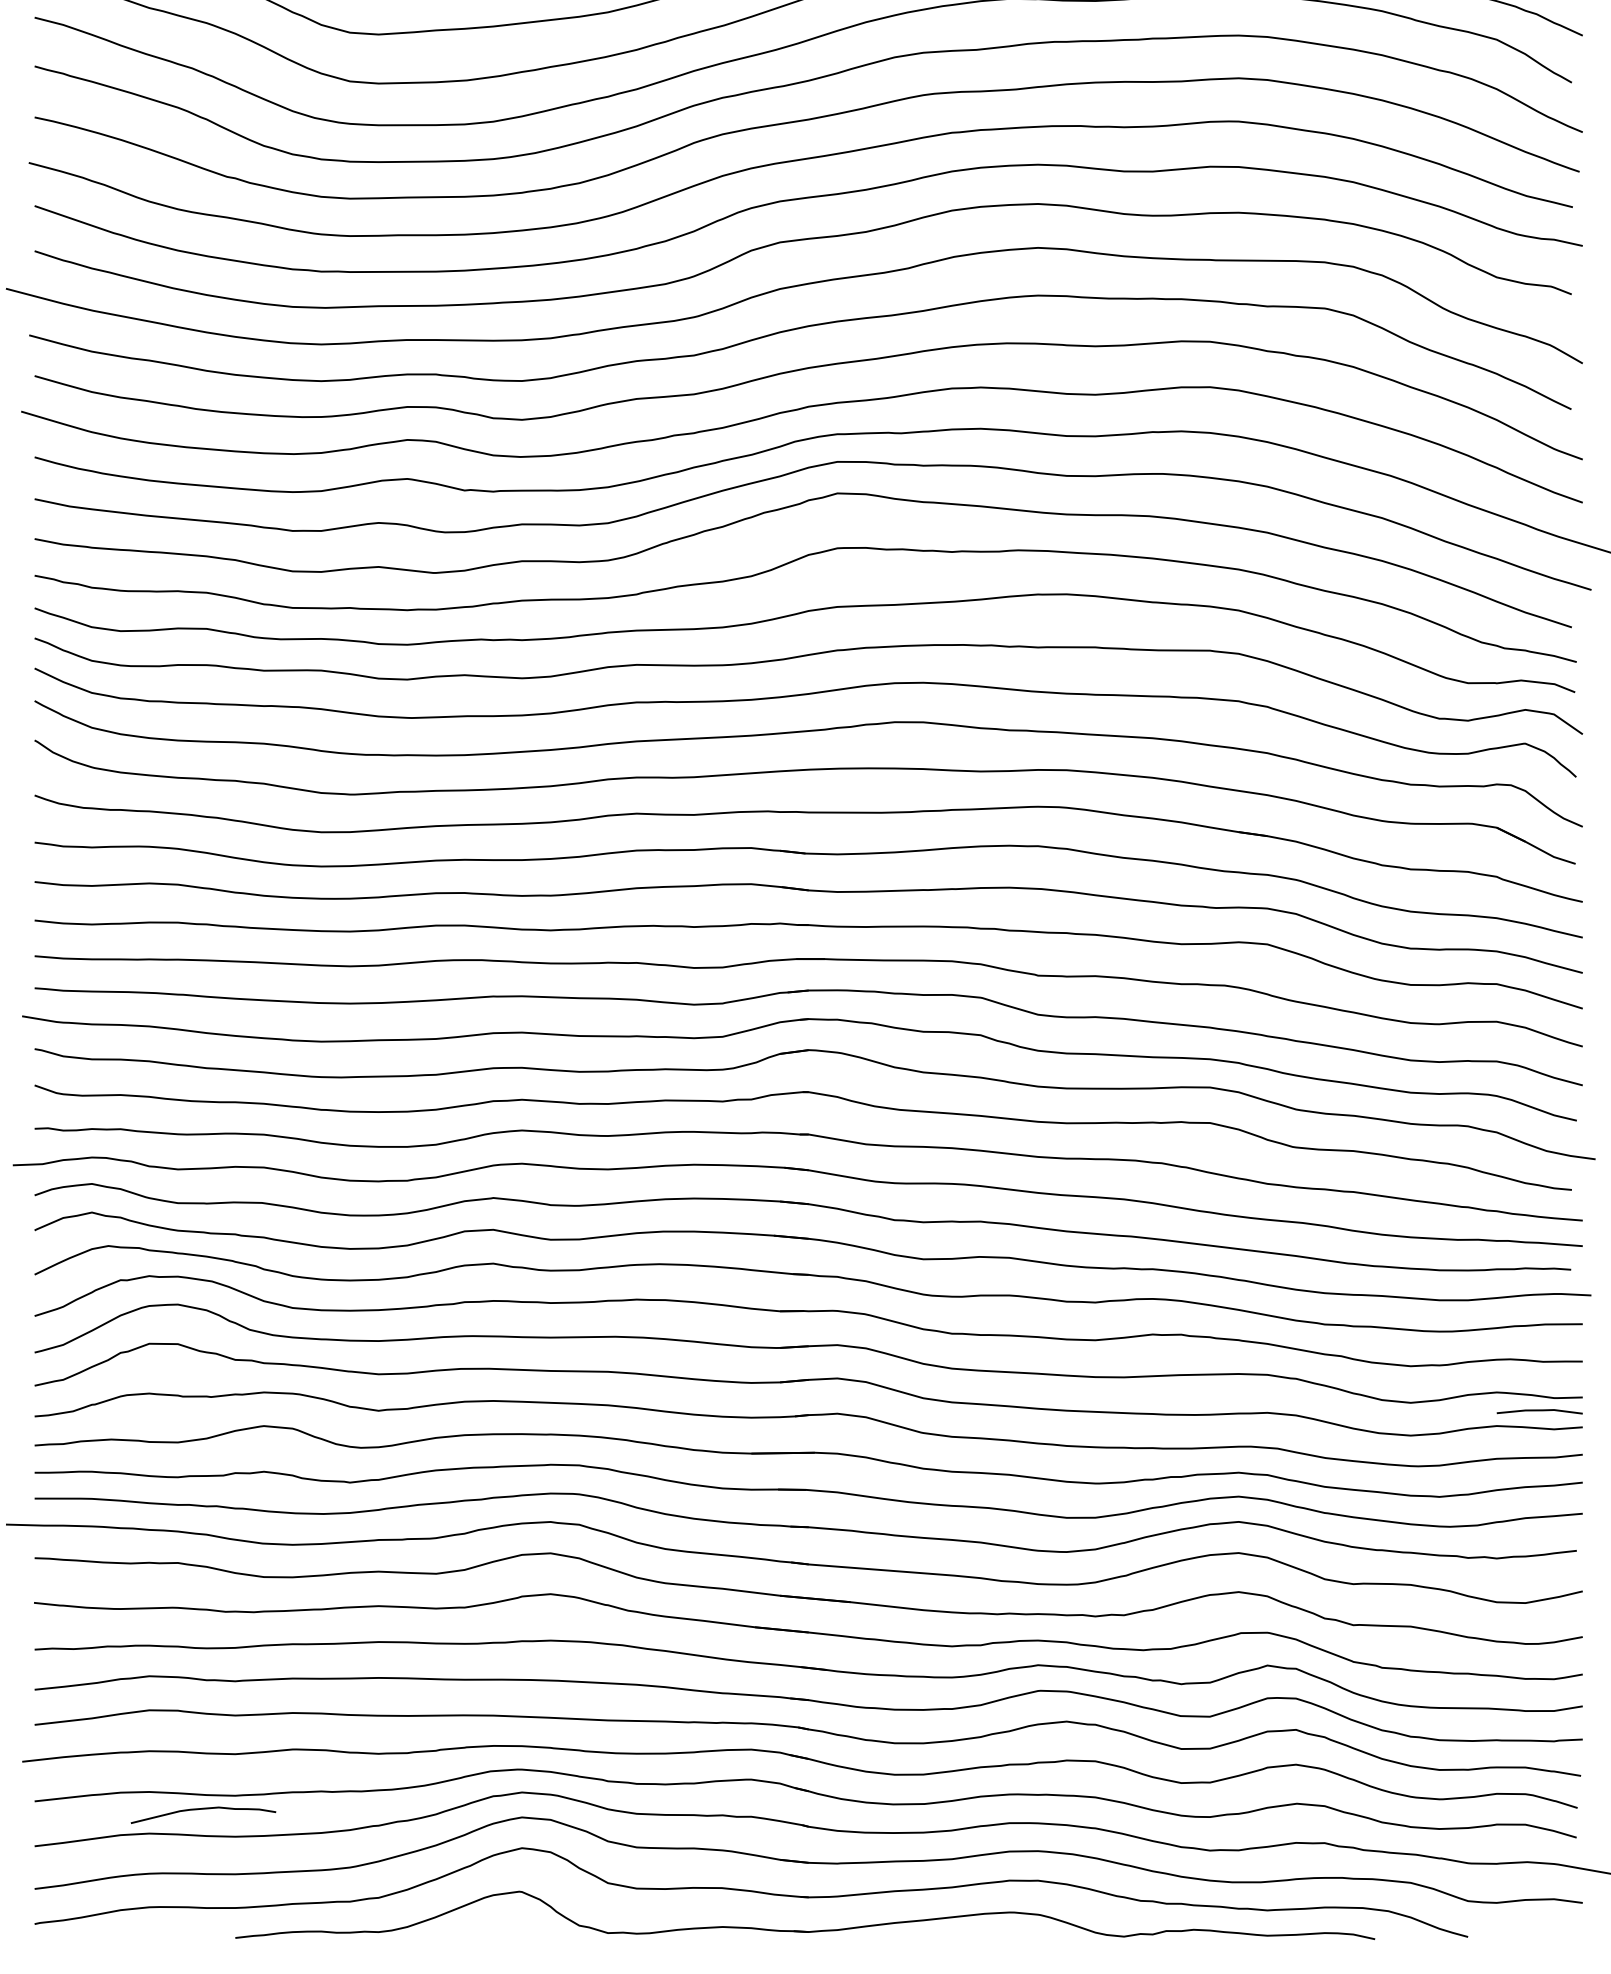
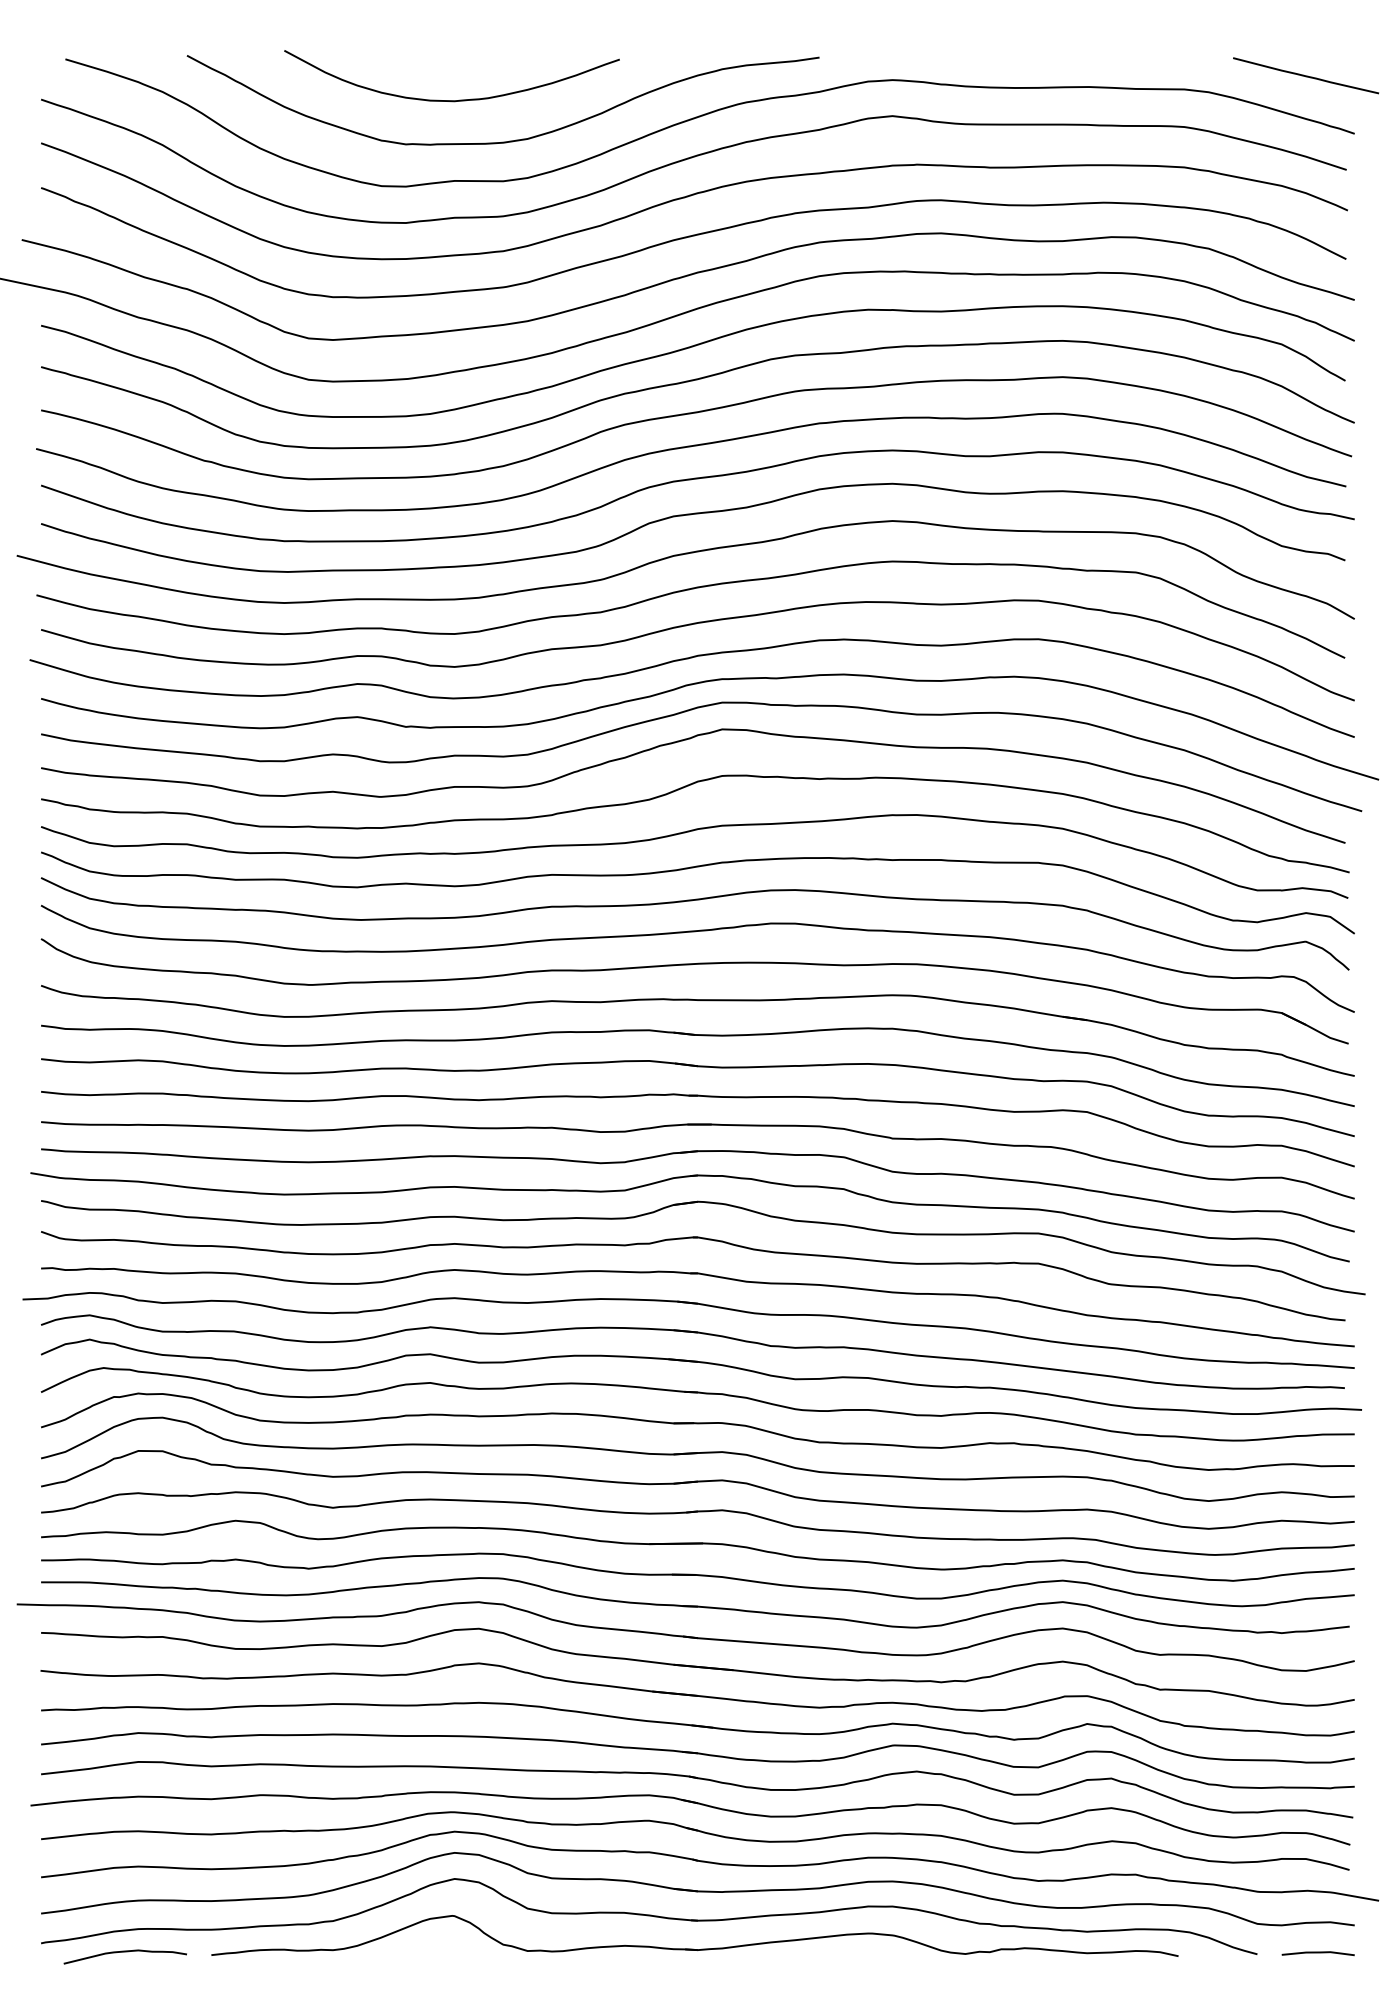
line: (1538, 1411) -> (1317, 1953), moved
curve: (202, 1809) -> (124, 1952), moved

